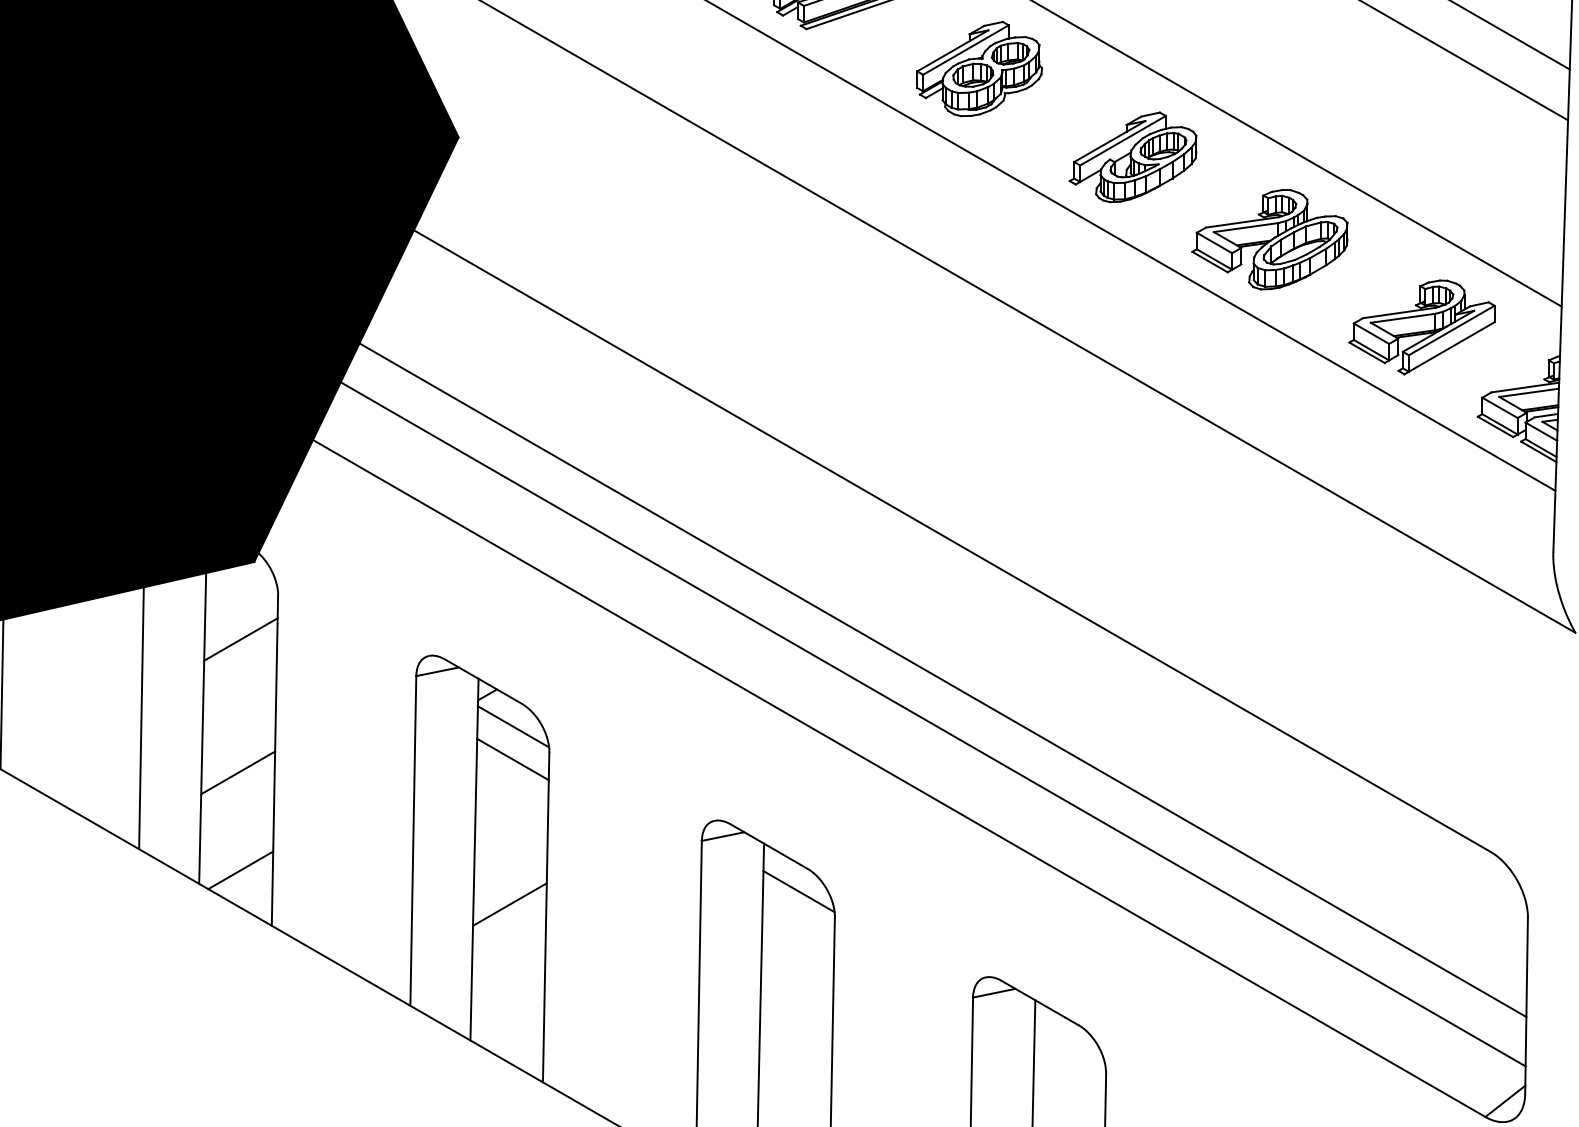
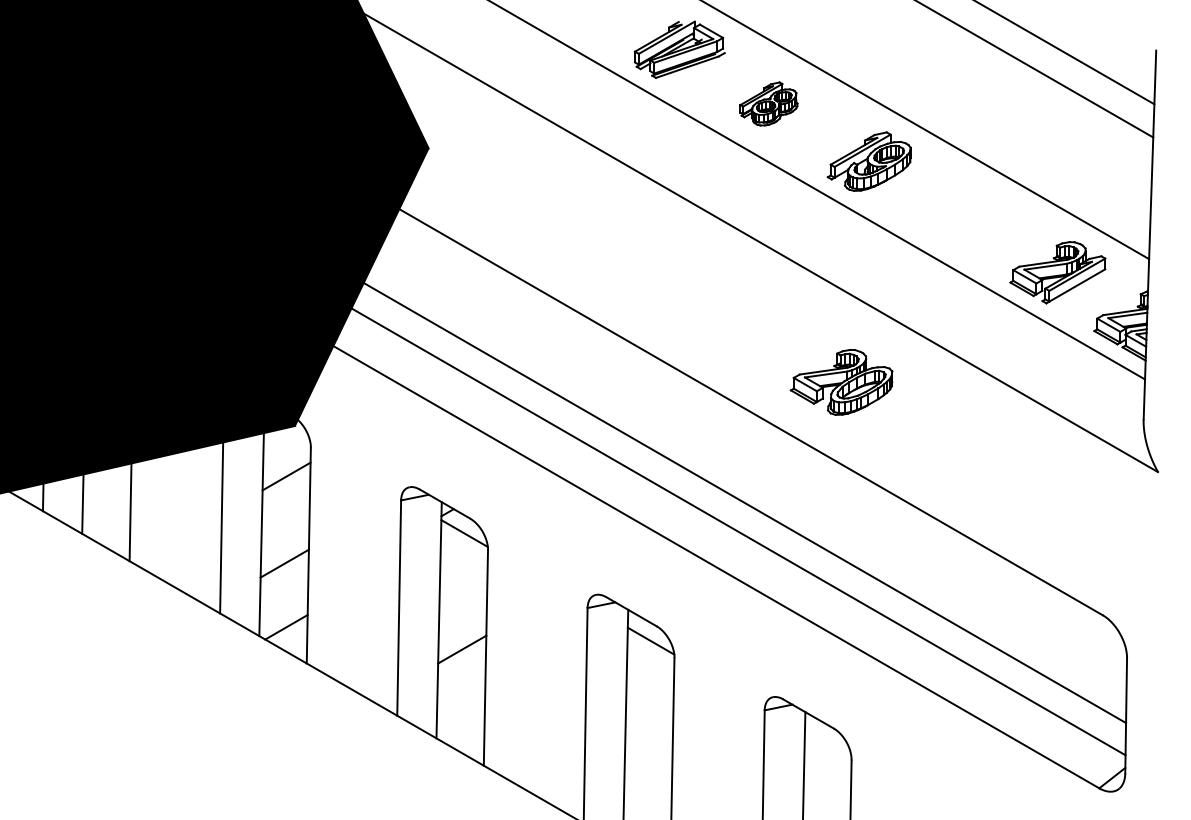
part: (978, 68) -> (768, 103), size x0.7
part: (1269, 239) -> (841, 382), moved
line: (511, 758) -> (463, 554), removed

